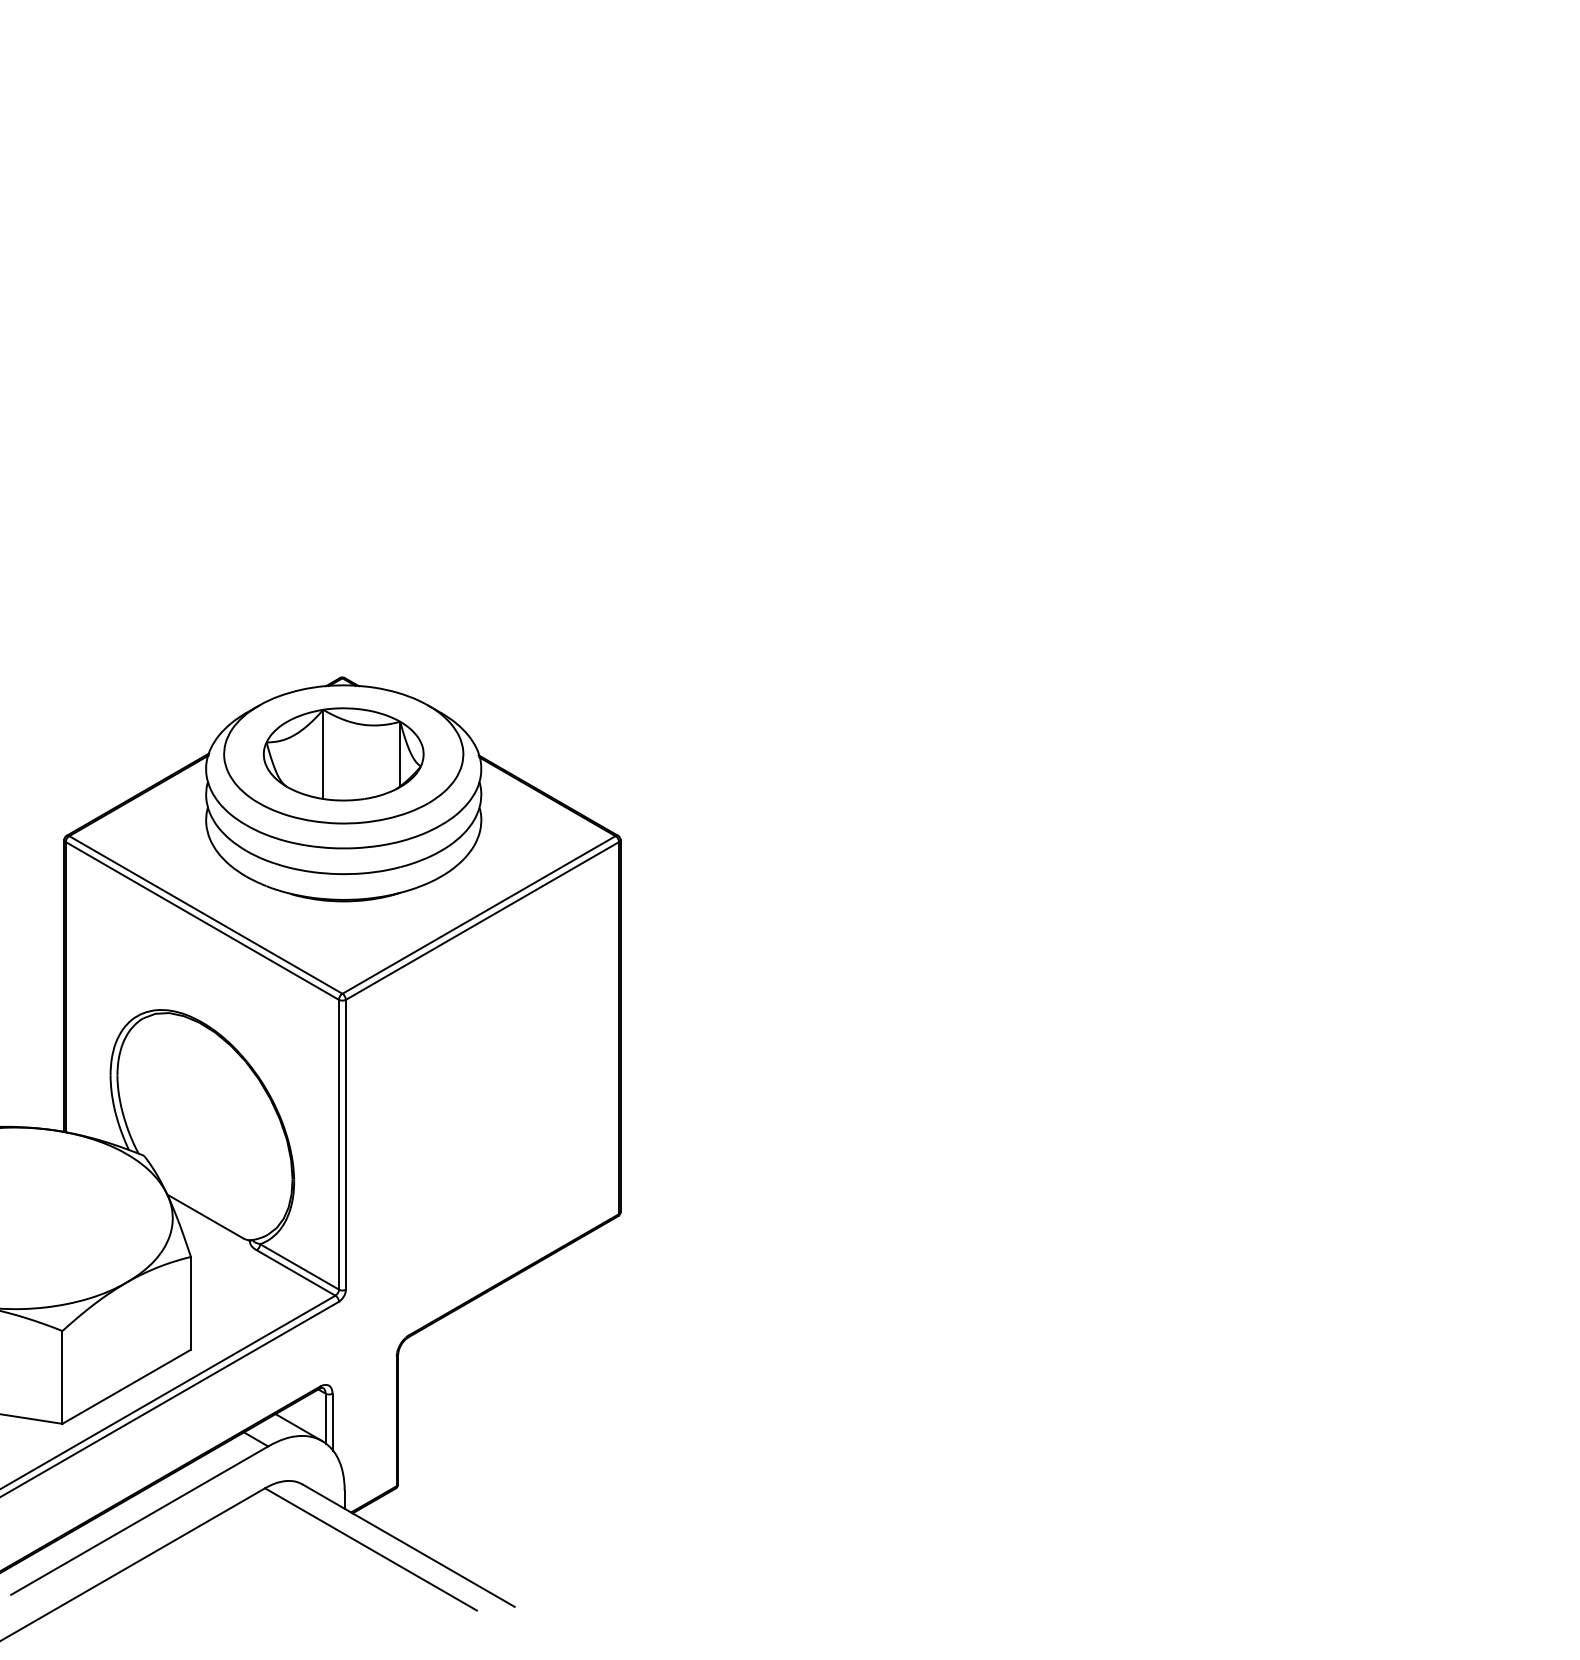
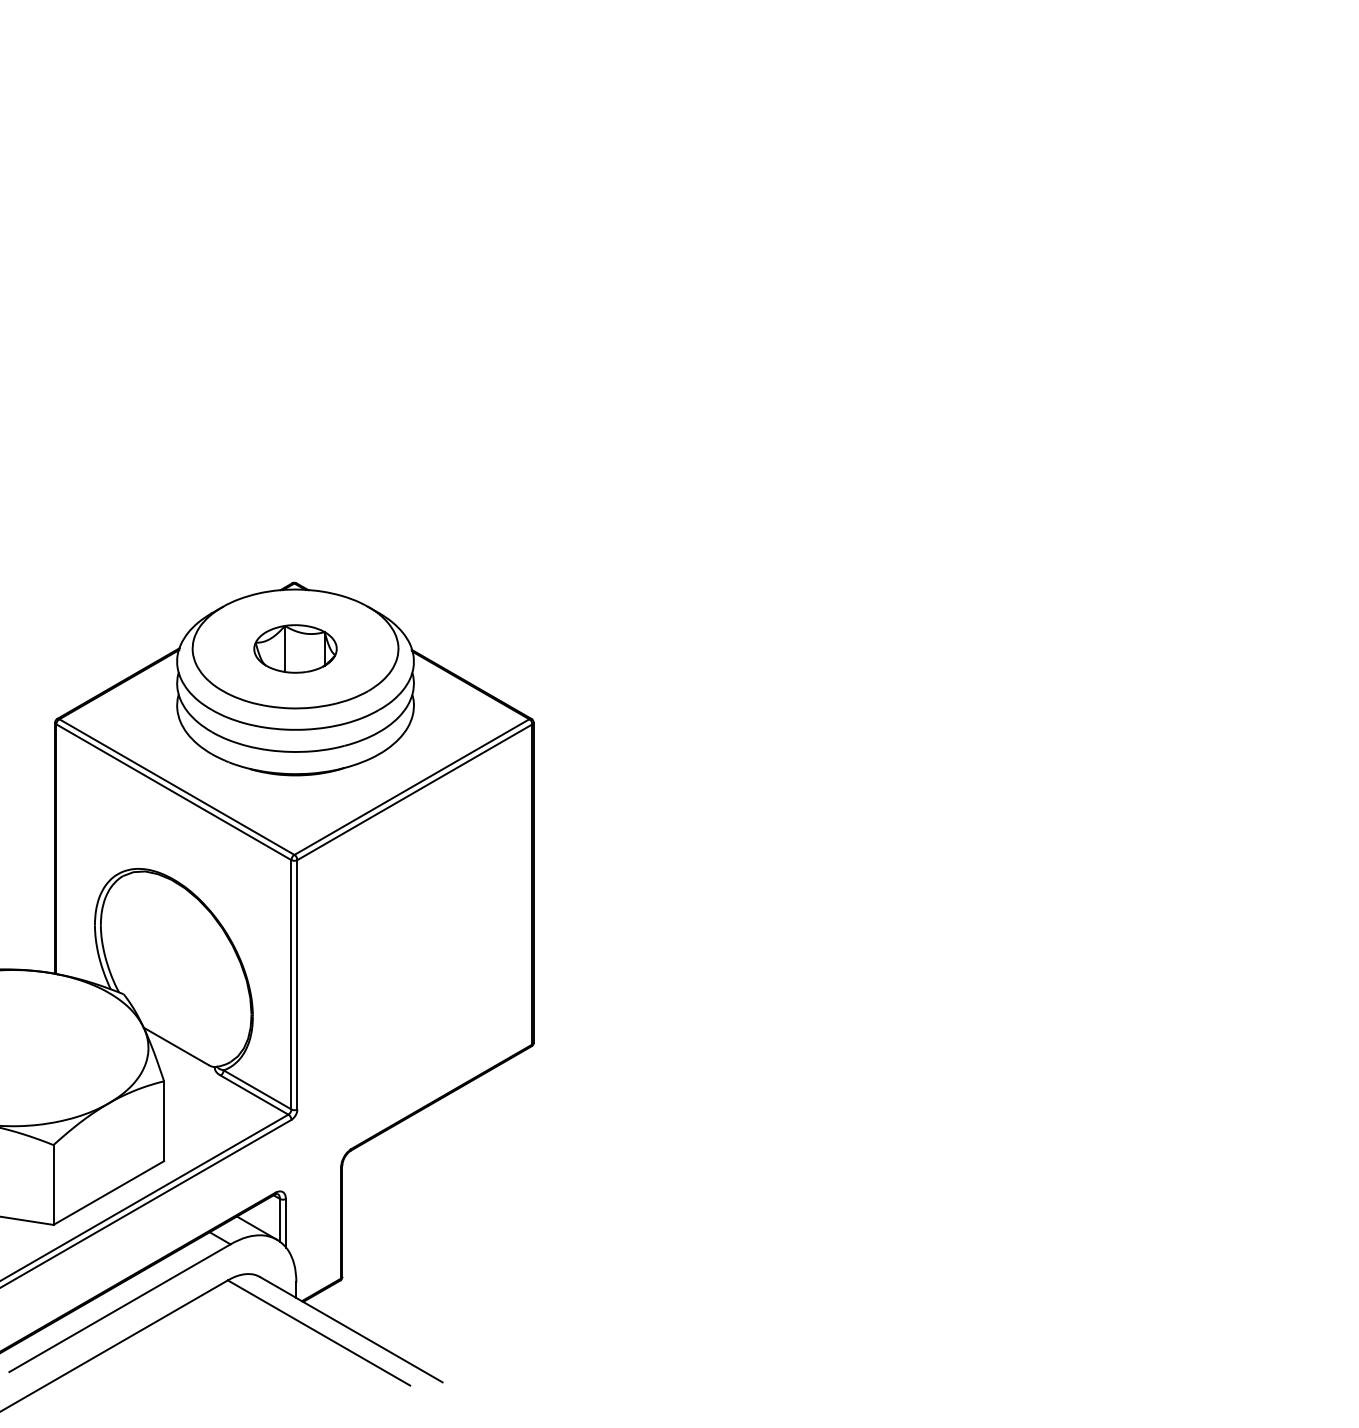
part: (343, 753) -> (295, 648), size x0.6

